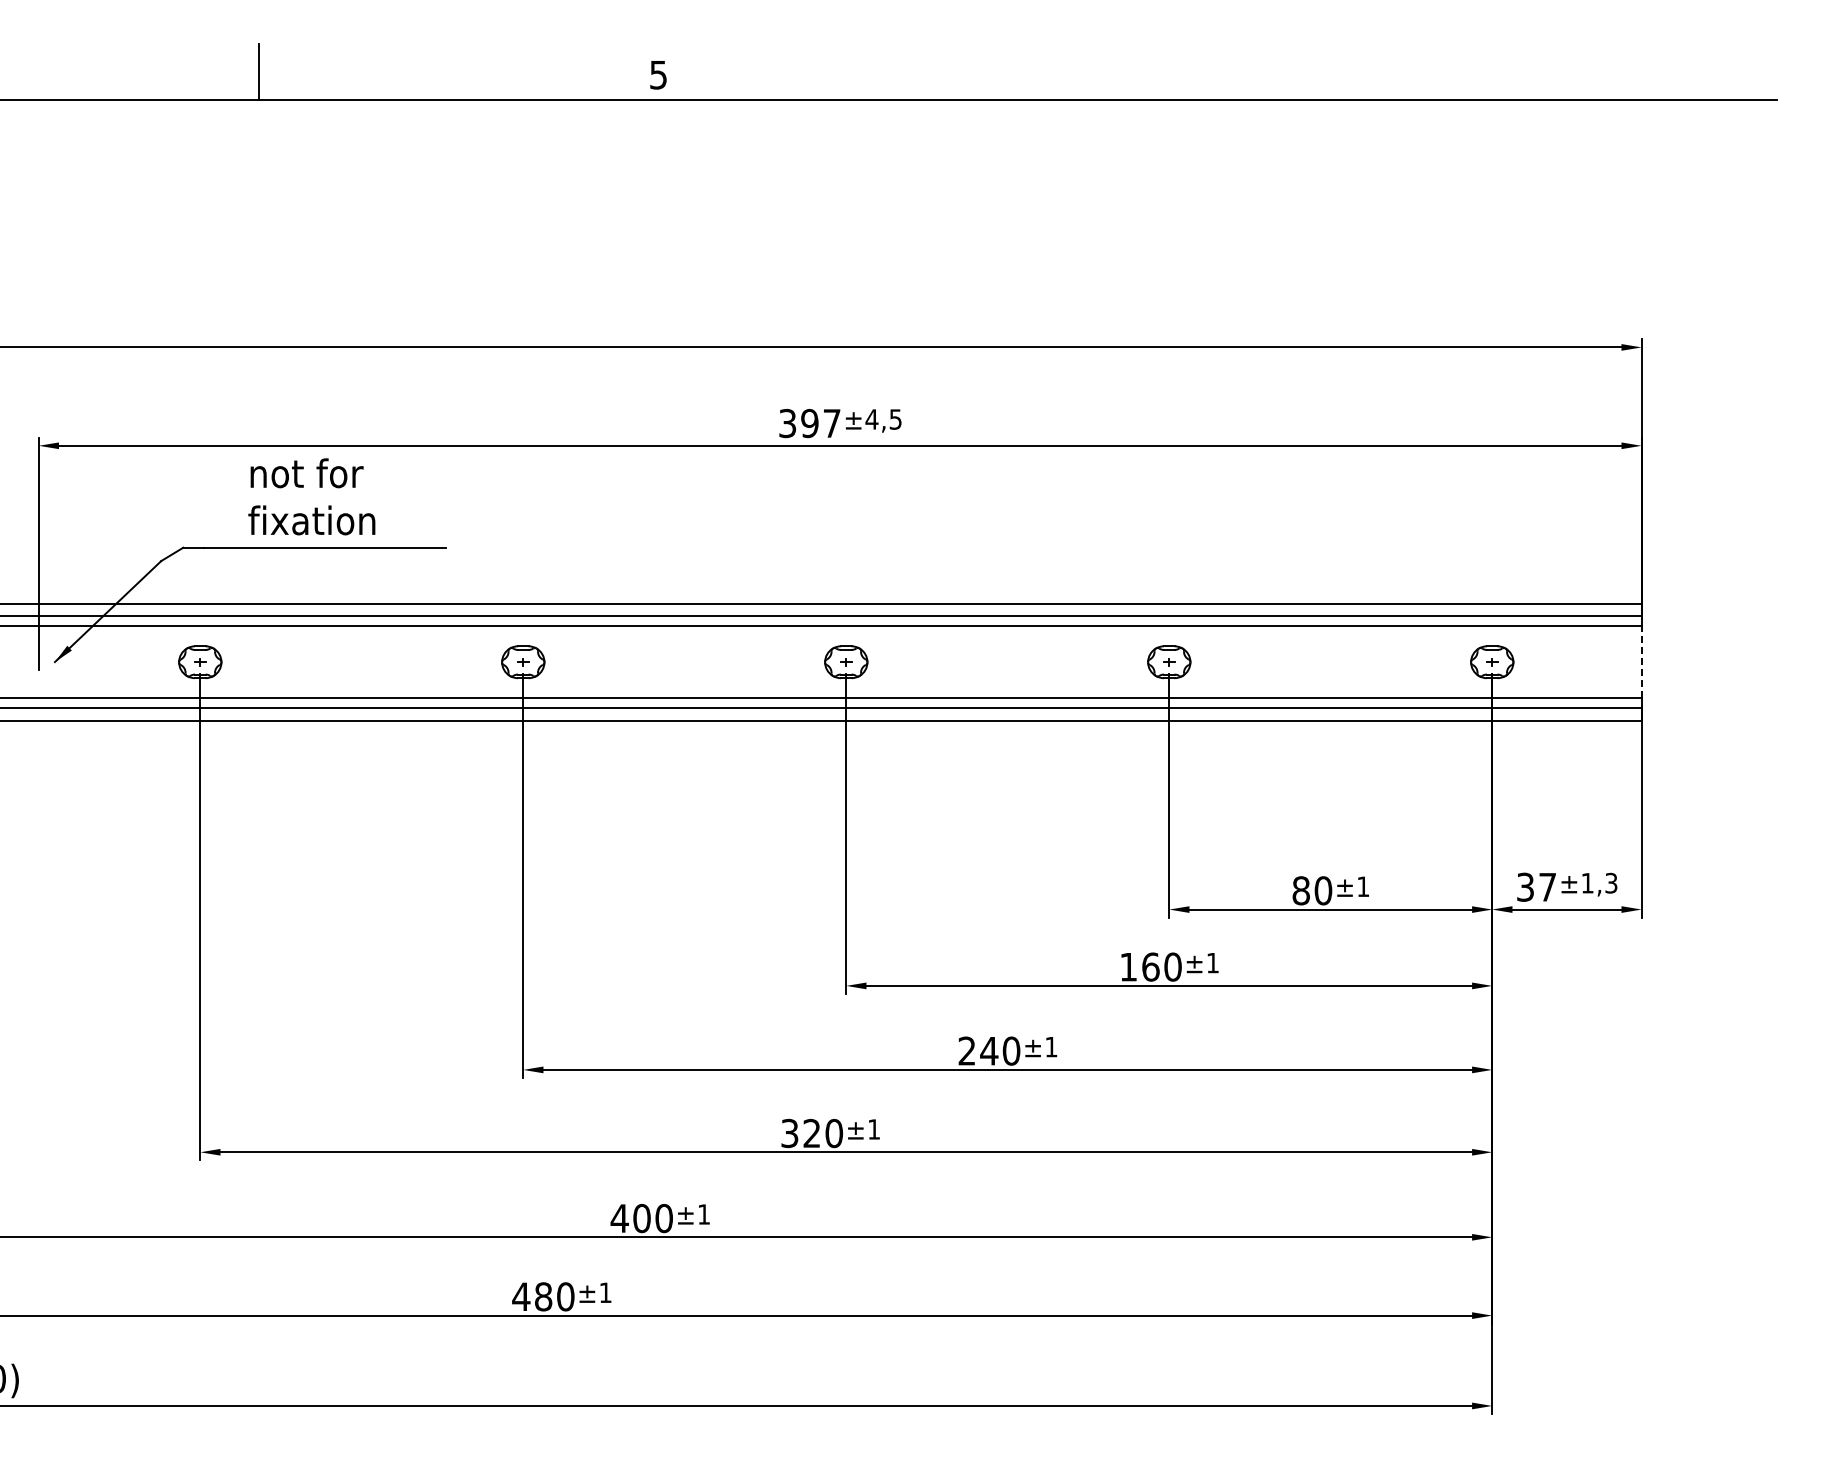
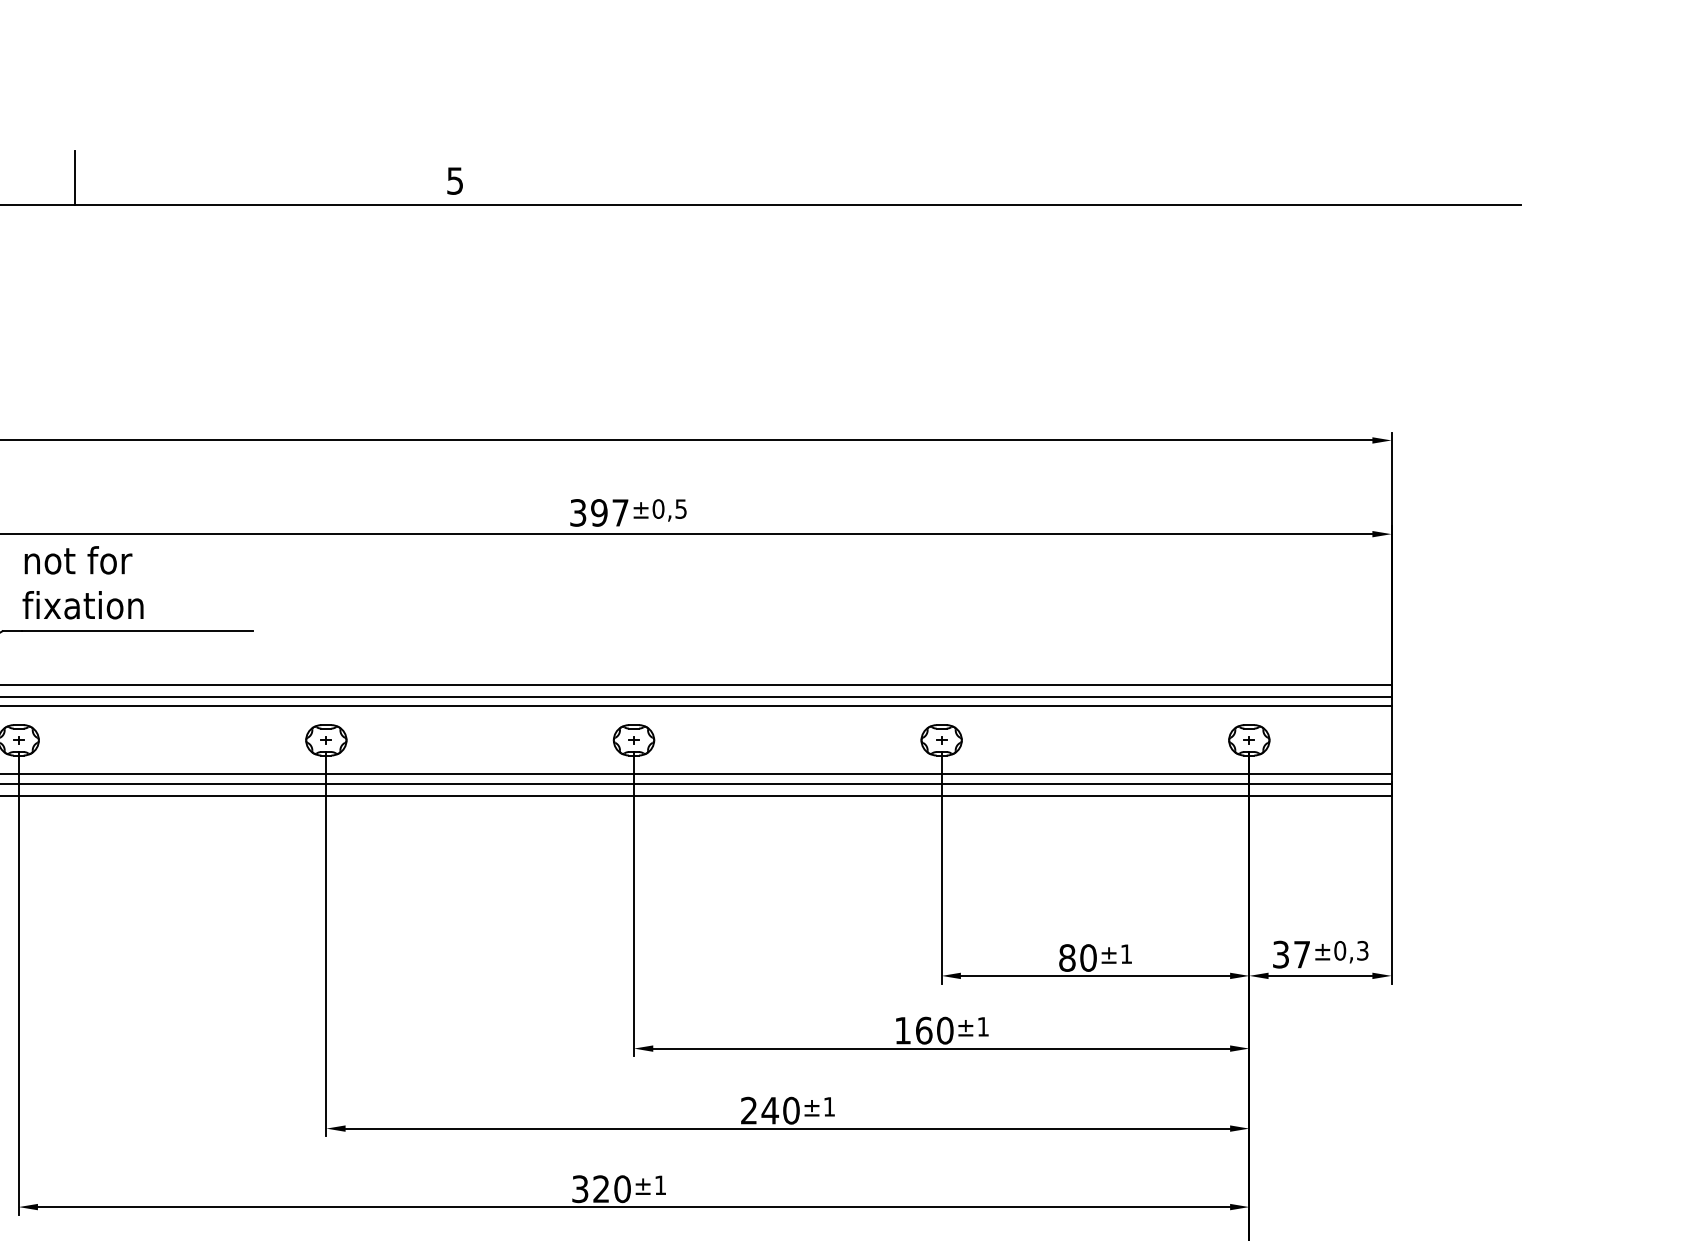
text: (871, 419) -> (658, 509), ±4,5 -> ±0,5
text: (311, 496) -> (82, 582), moved
line: (1641, 662) -> (1391, 740), dashed -> solid
text: (1587, 882) -> (1340, 950), ±1,3 -> ±0,3

